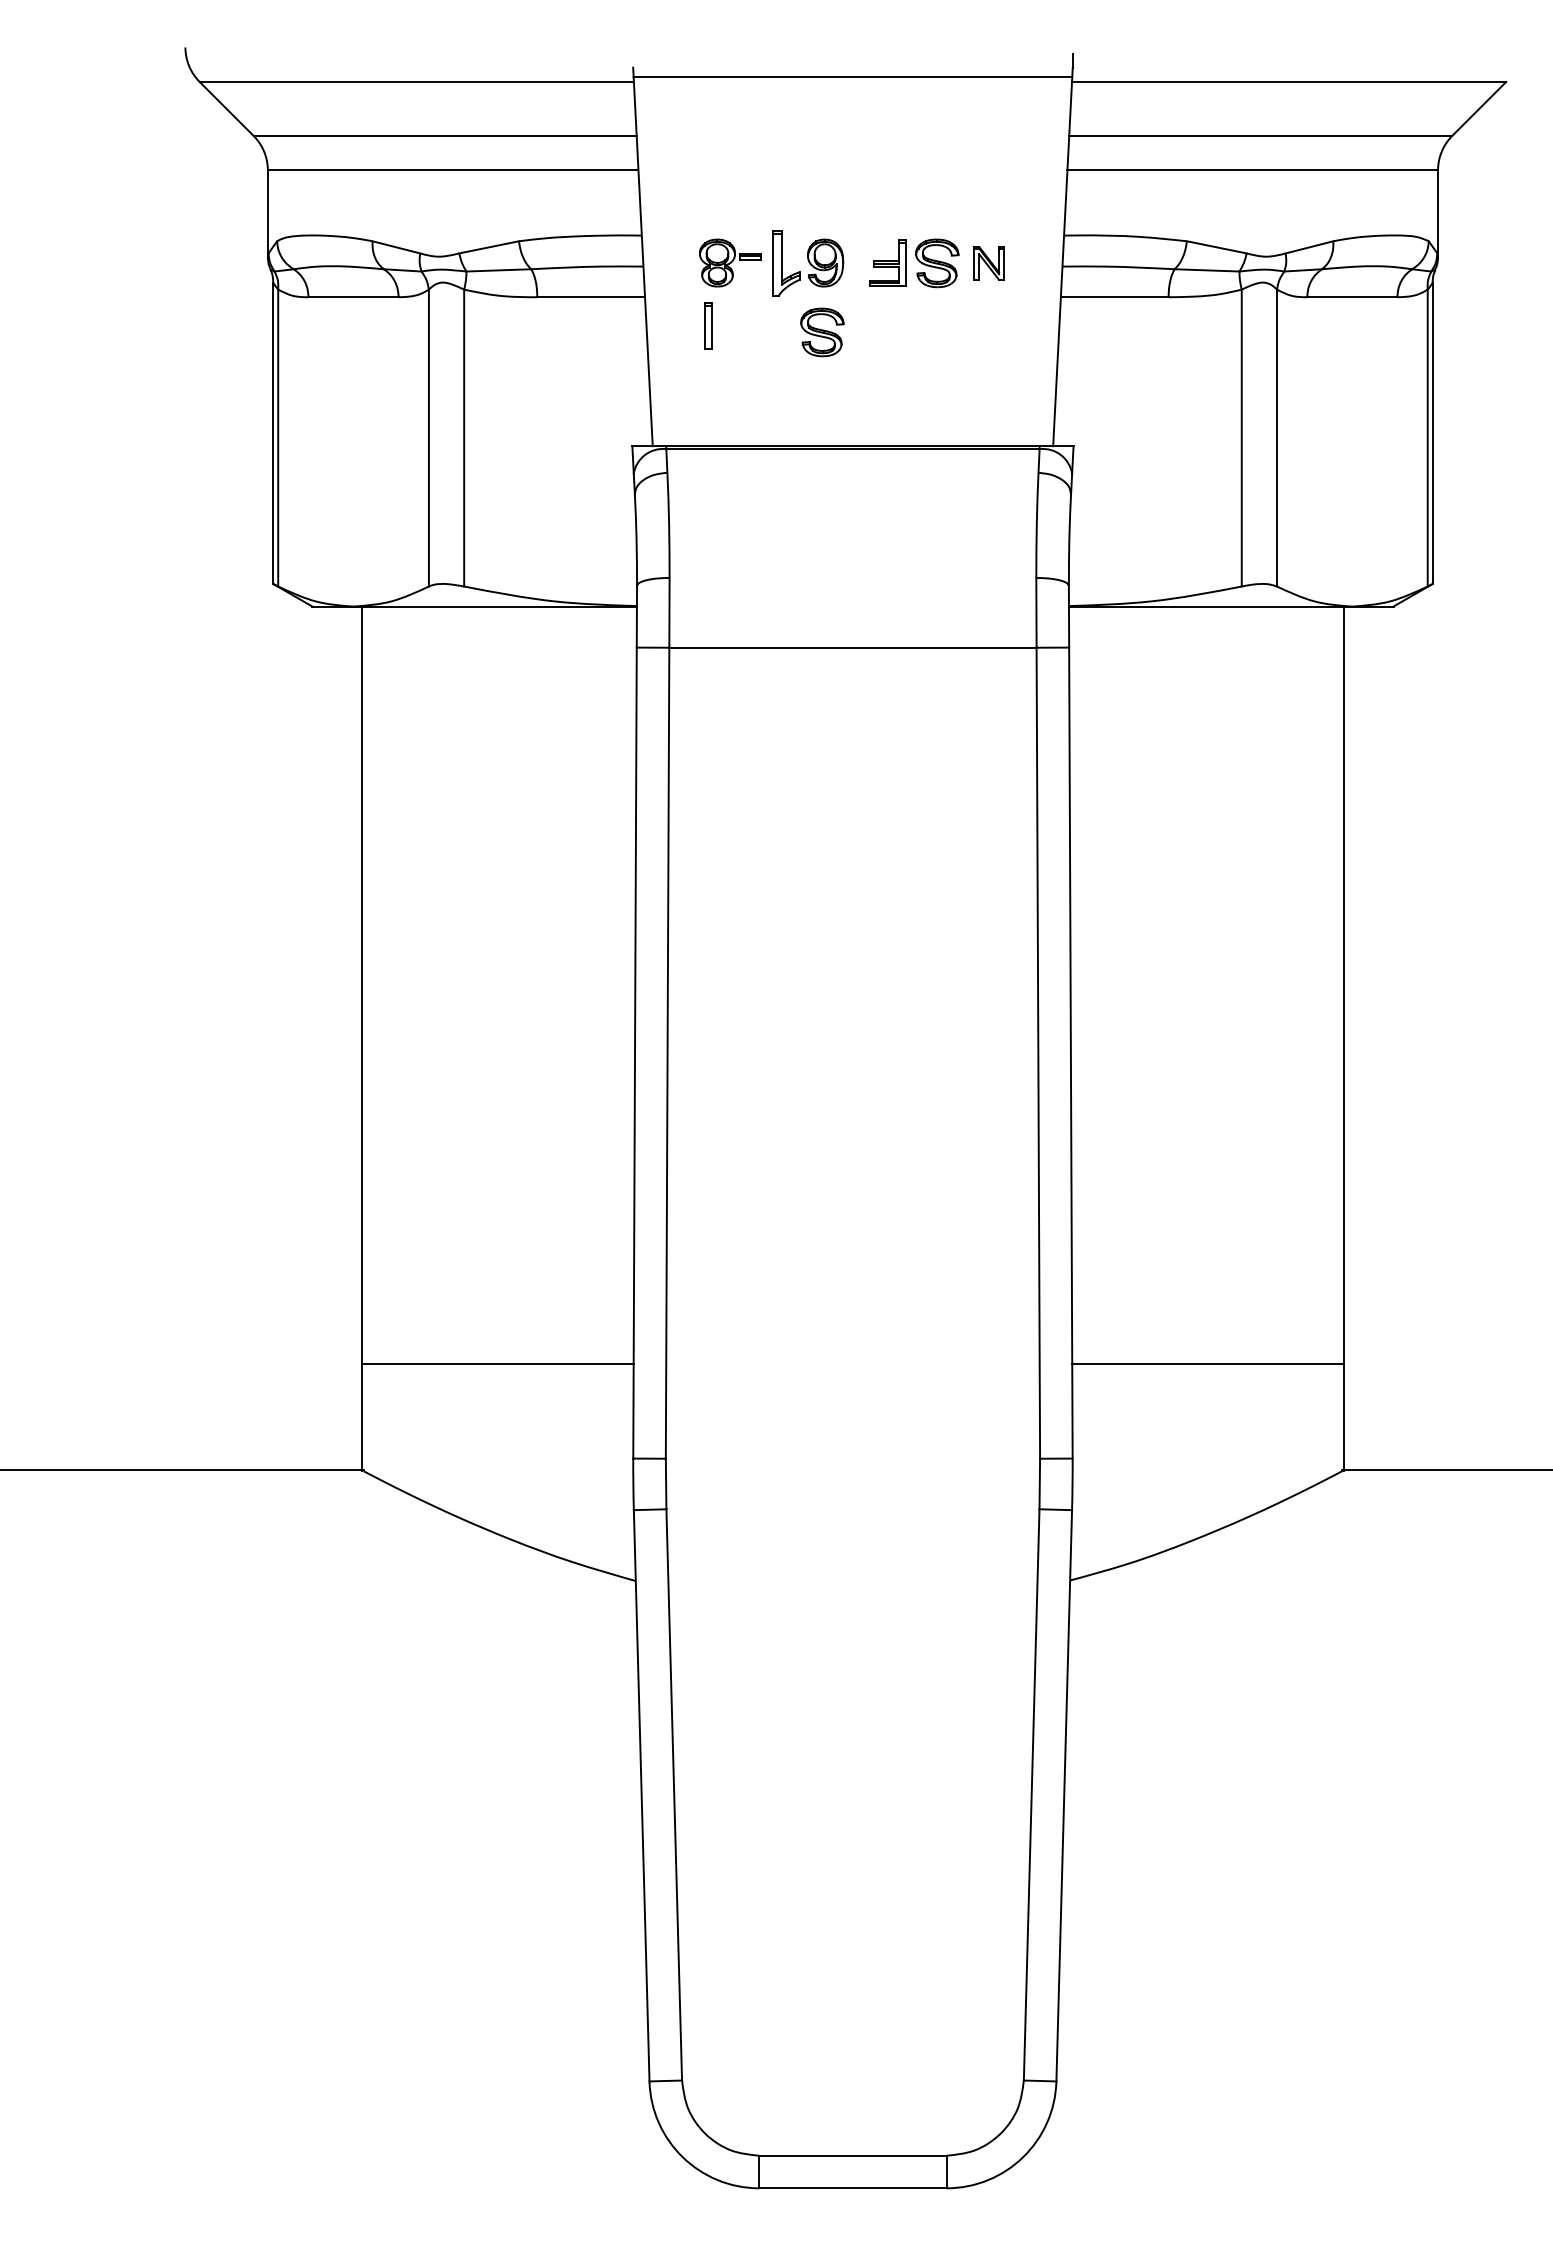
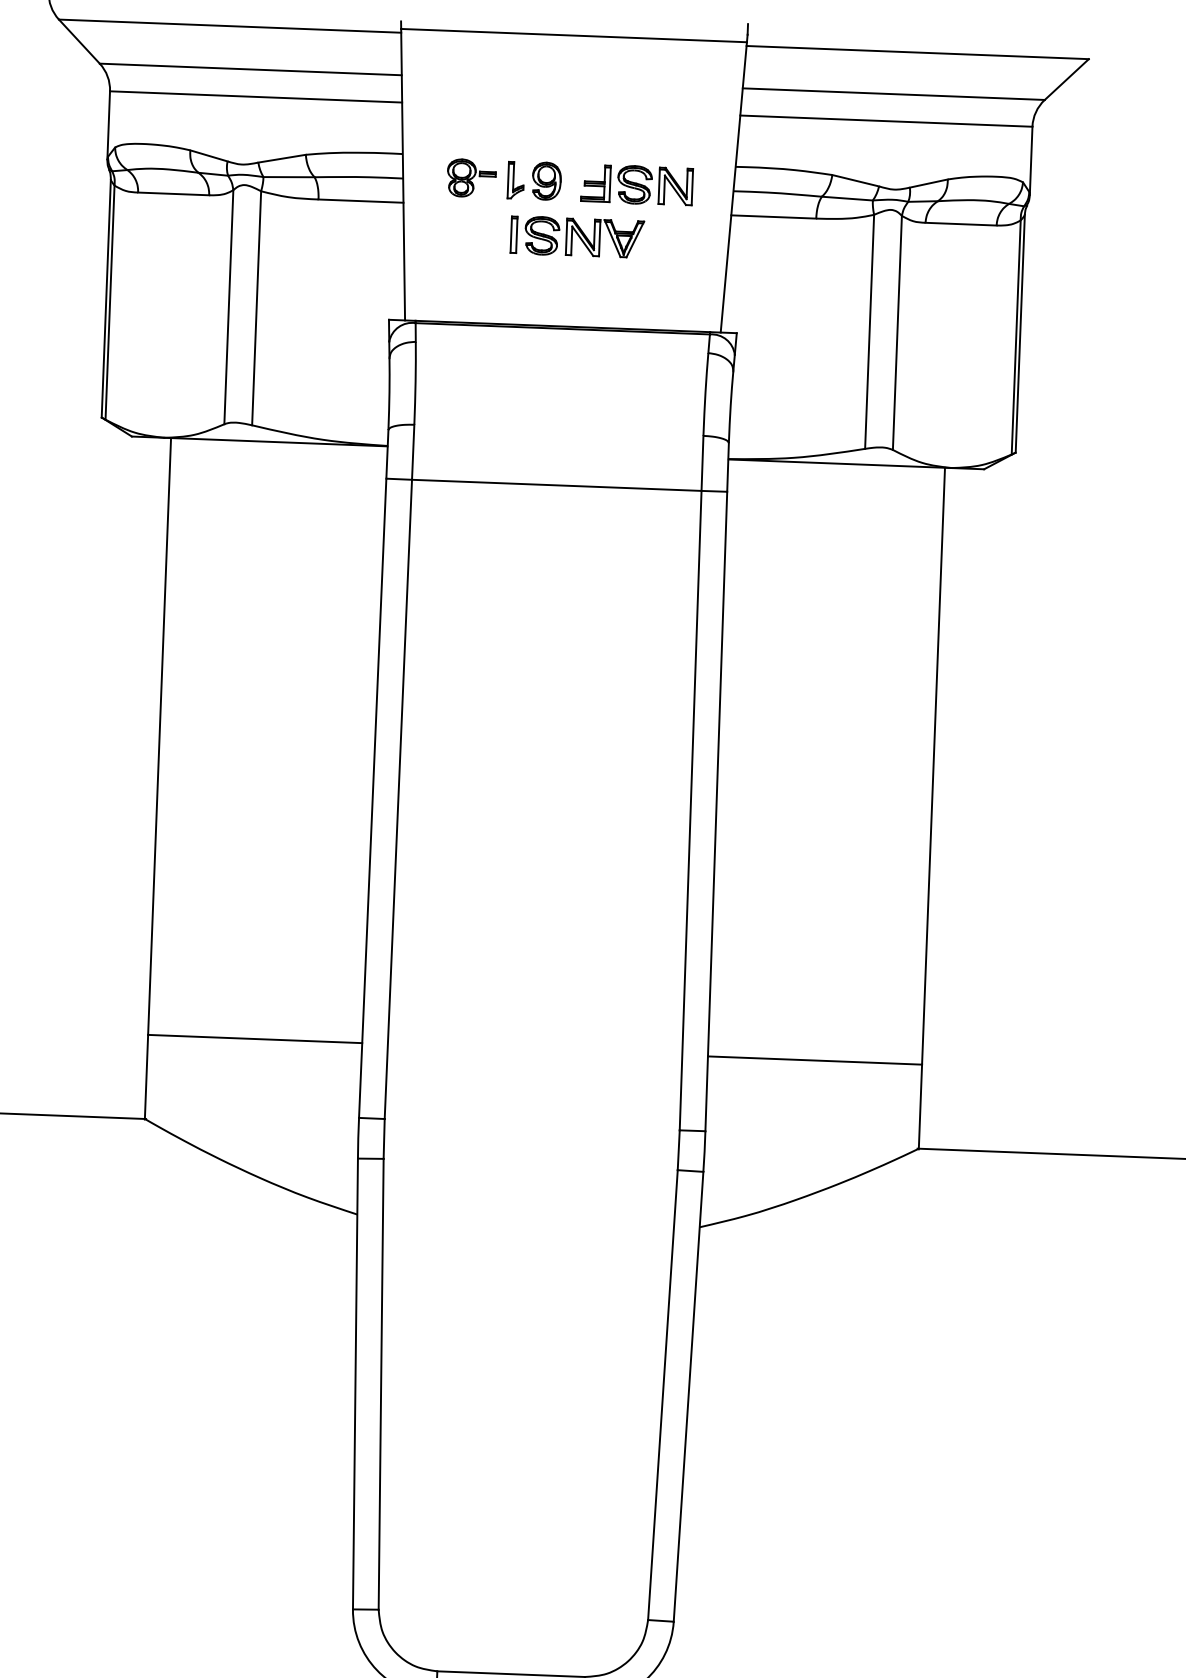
part: (786, 263) -> (516, 180), size x0.71
part: (988, 263) -> (675, 186), size x1.43
part: (708, 325) -> (513, 234), moved
part: (901, 332) -> (604, 238), added

